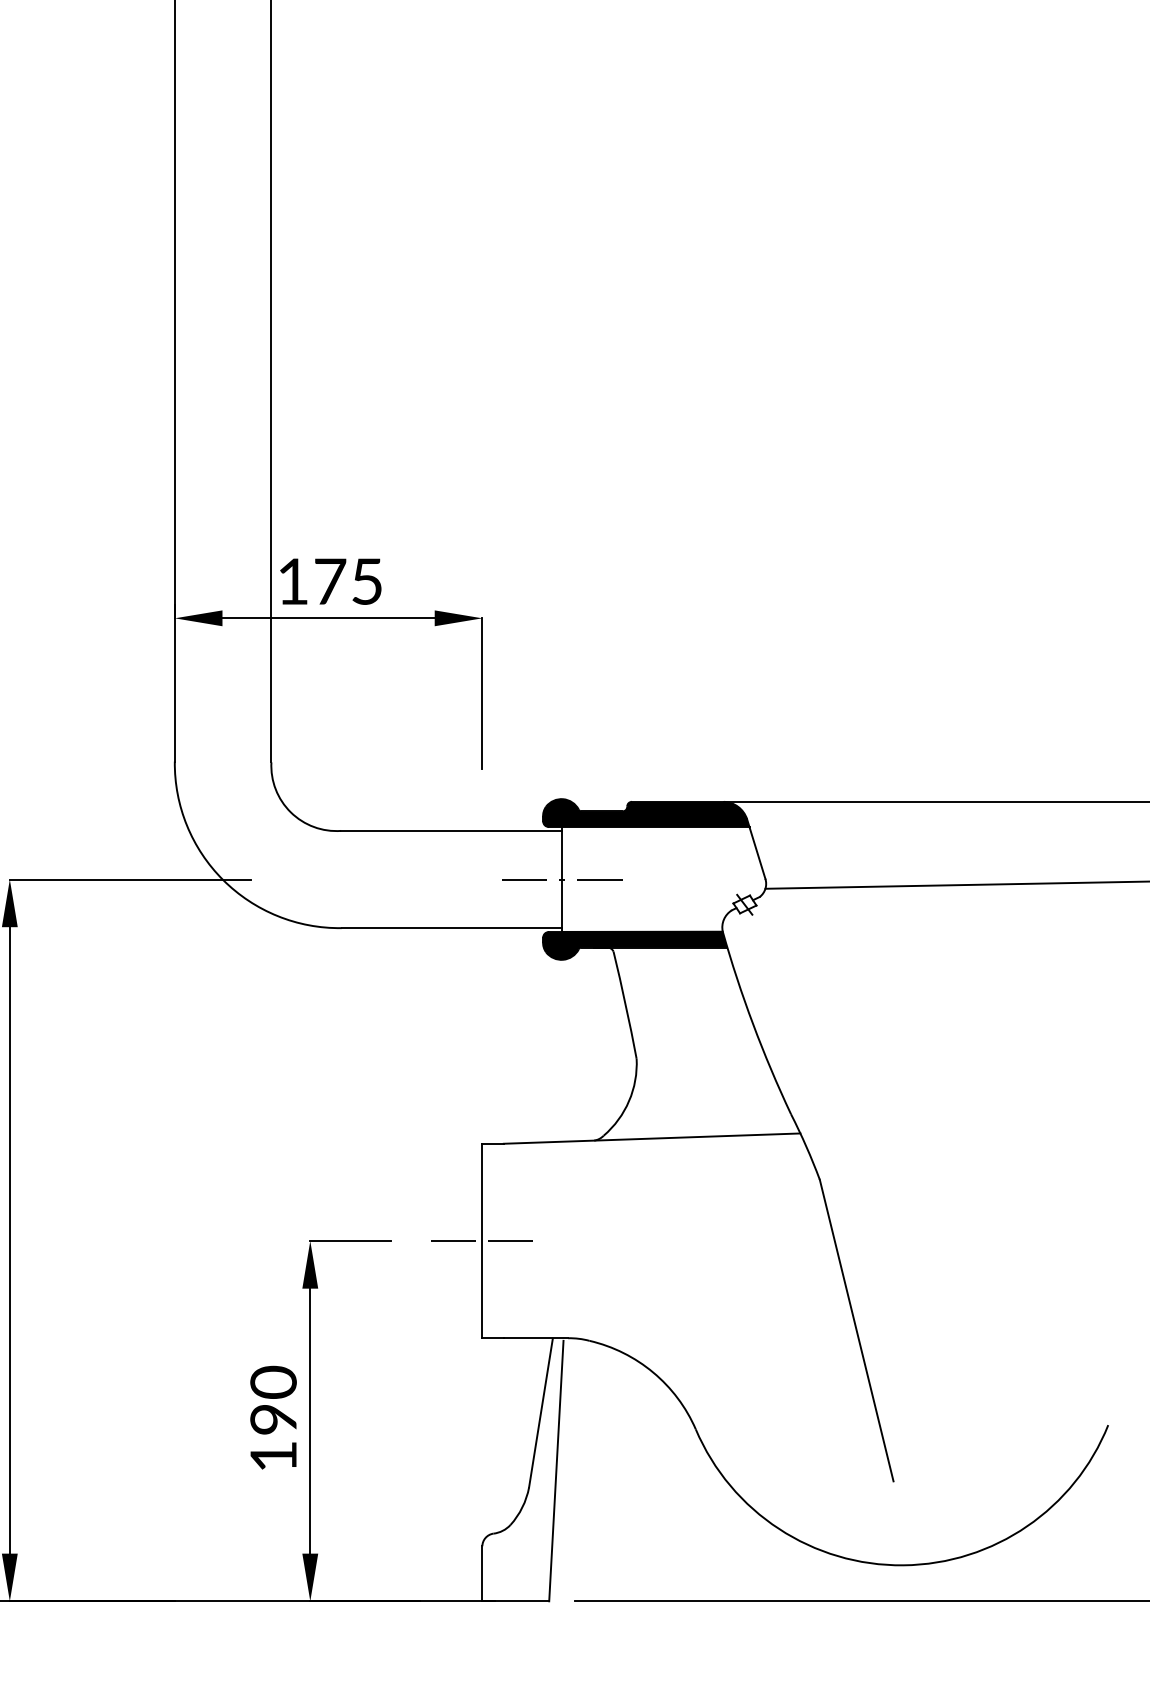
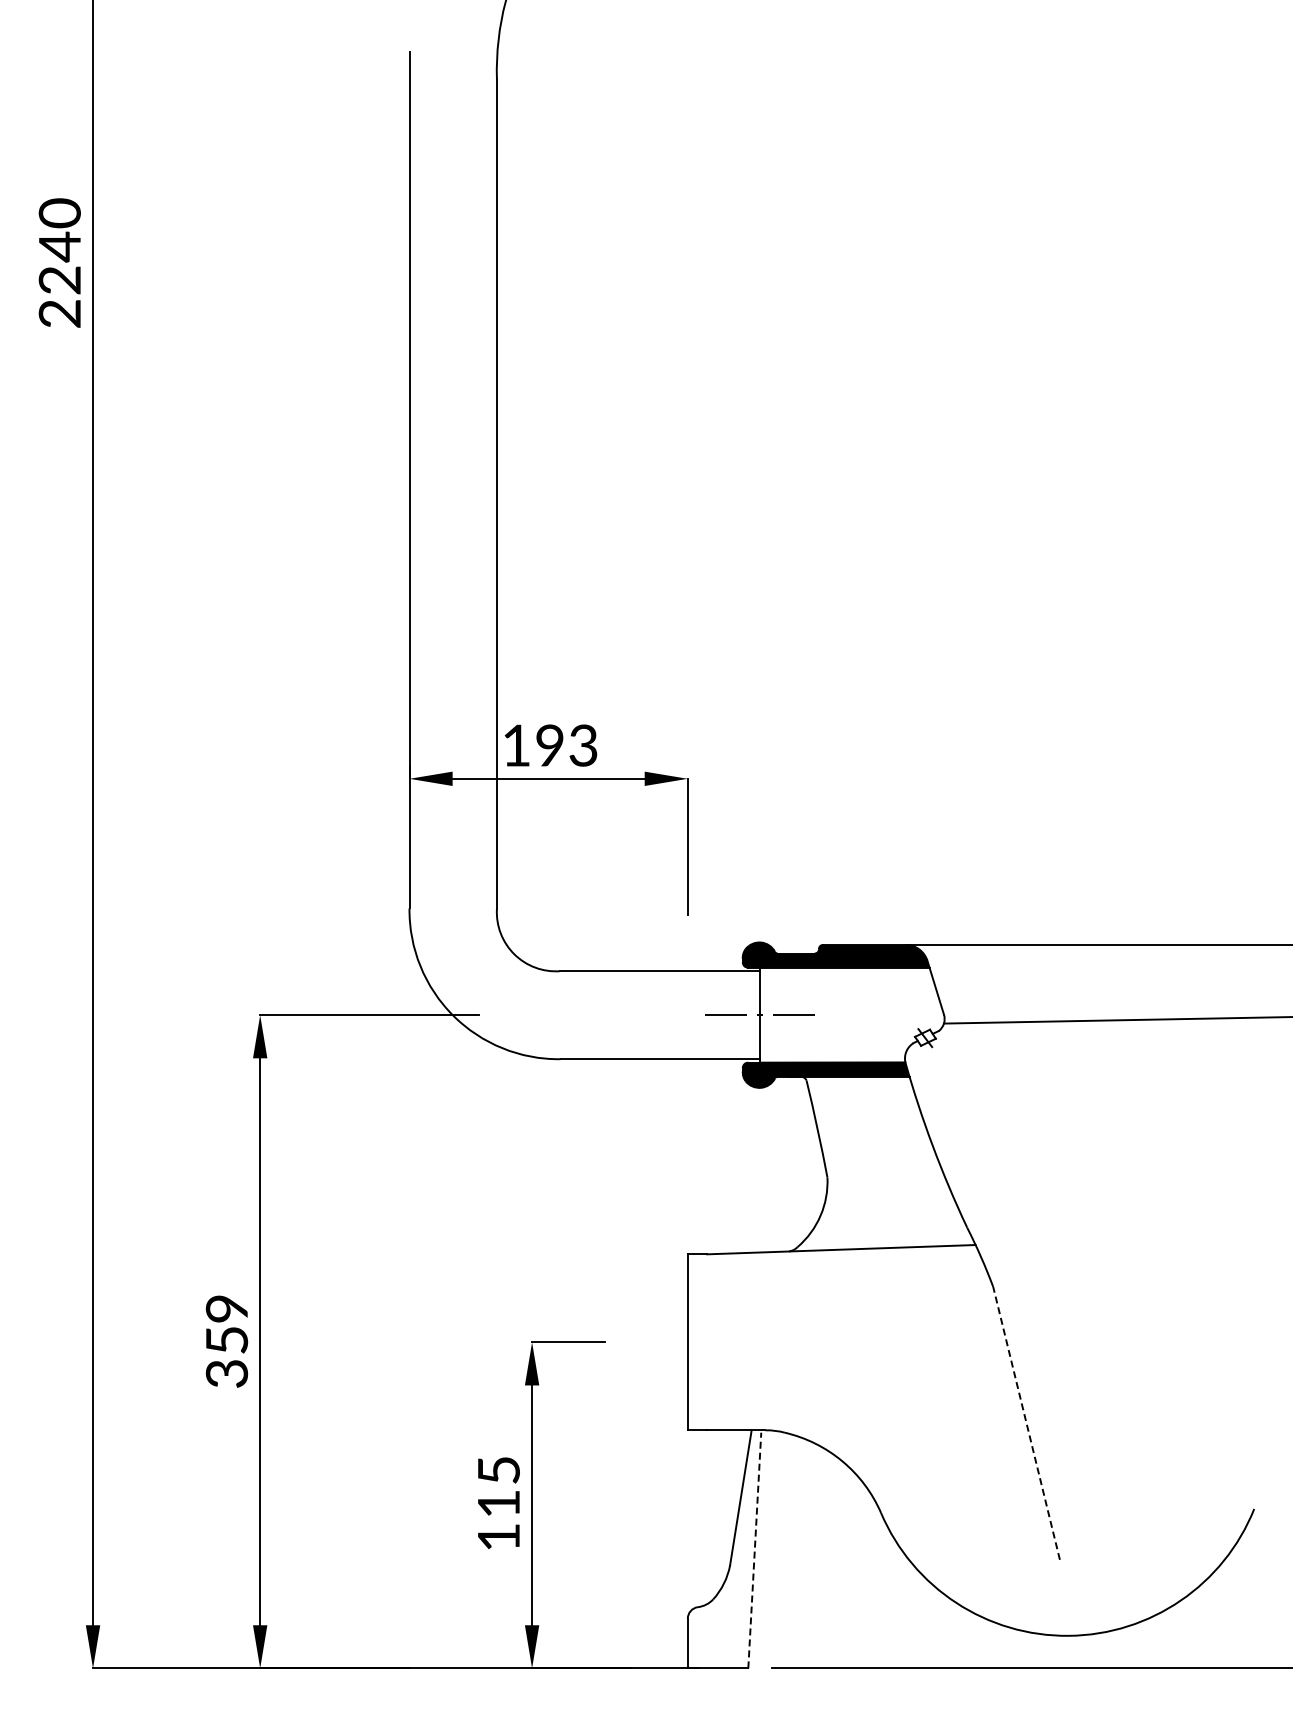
text: (348, 581) -> (566, 745), 175 -> 193
line: (482, 1241) -> (687, 1342), removed
line: (856, 1329) -> (1026, 1422), solid -> dashed
text: (273, 1400) -> (498, 1486), 190 -> 115
line: (556, 1471) -> (754, 1550), solid -> dashed

